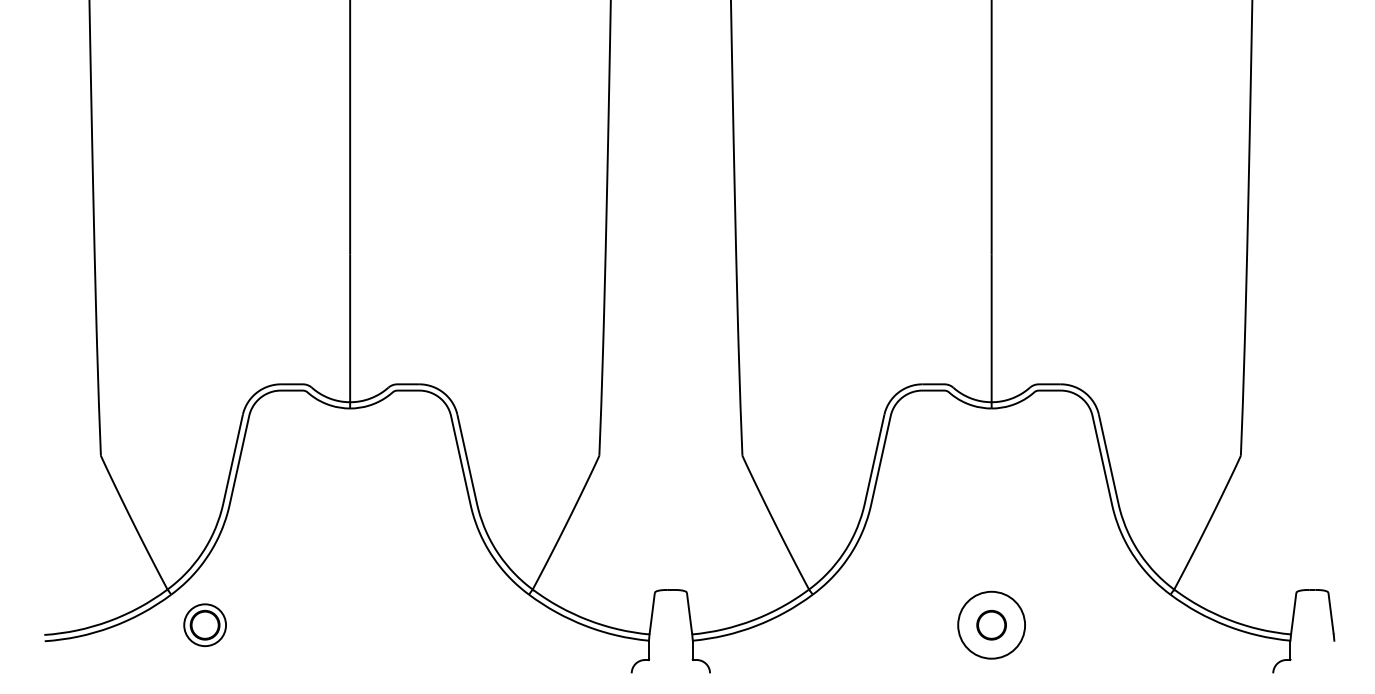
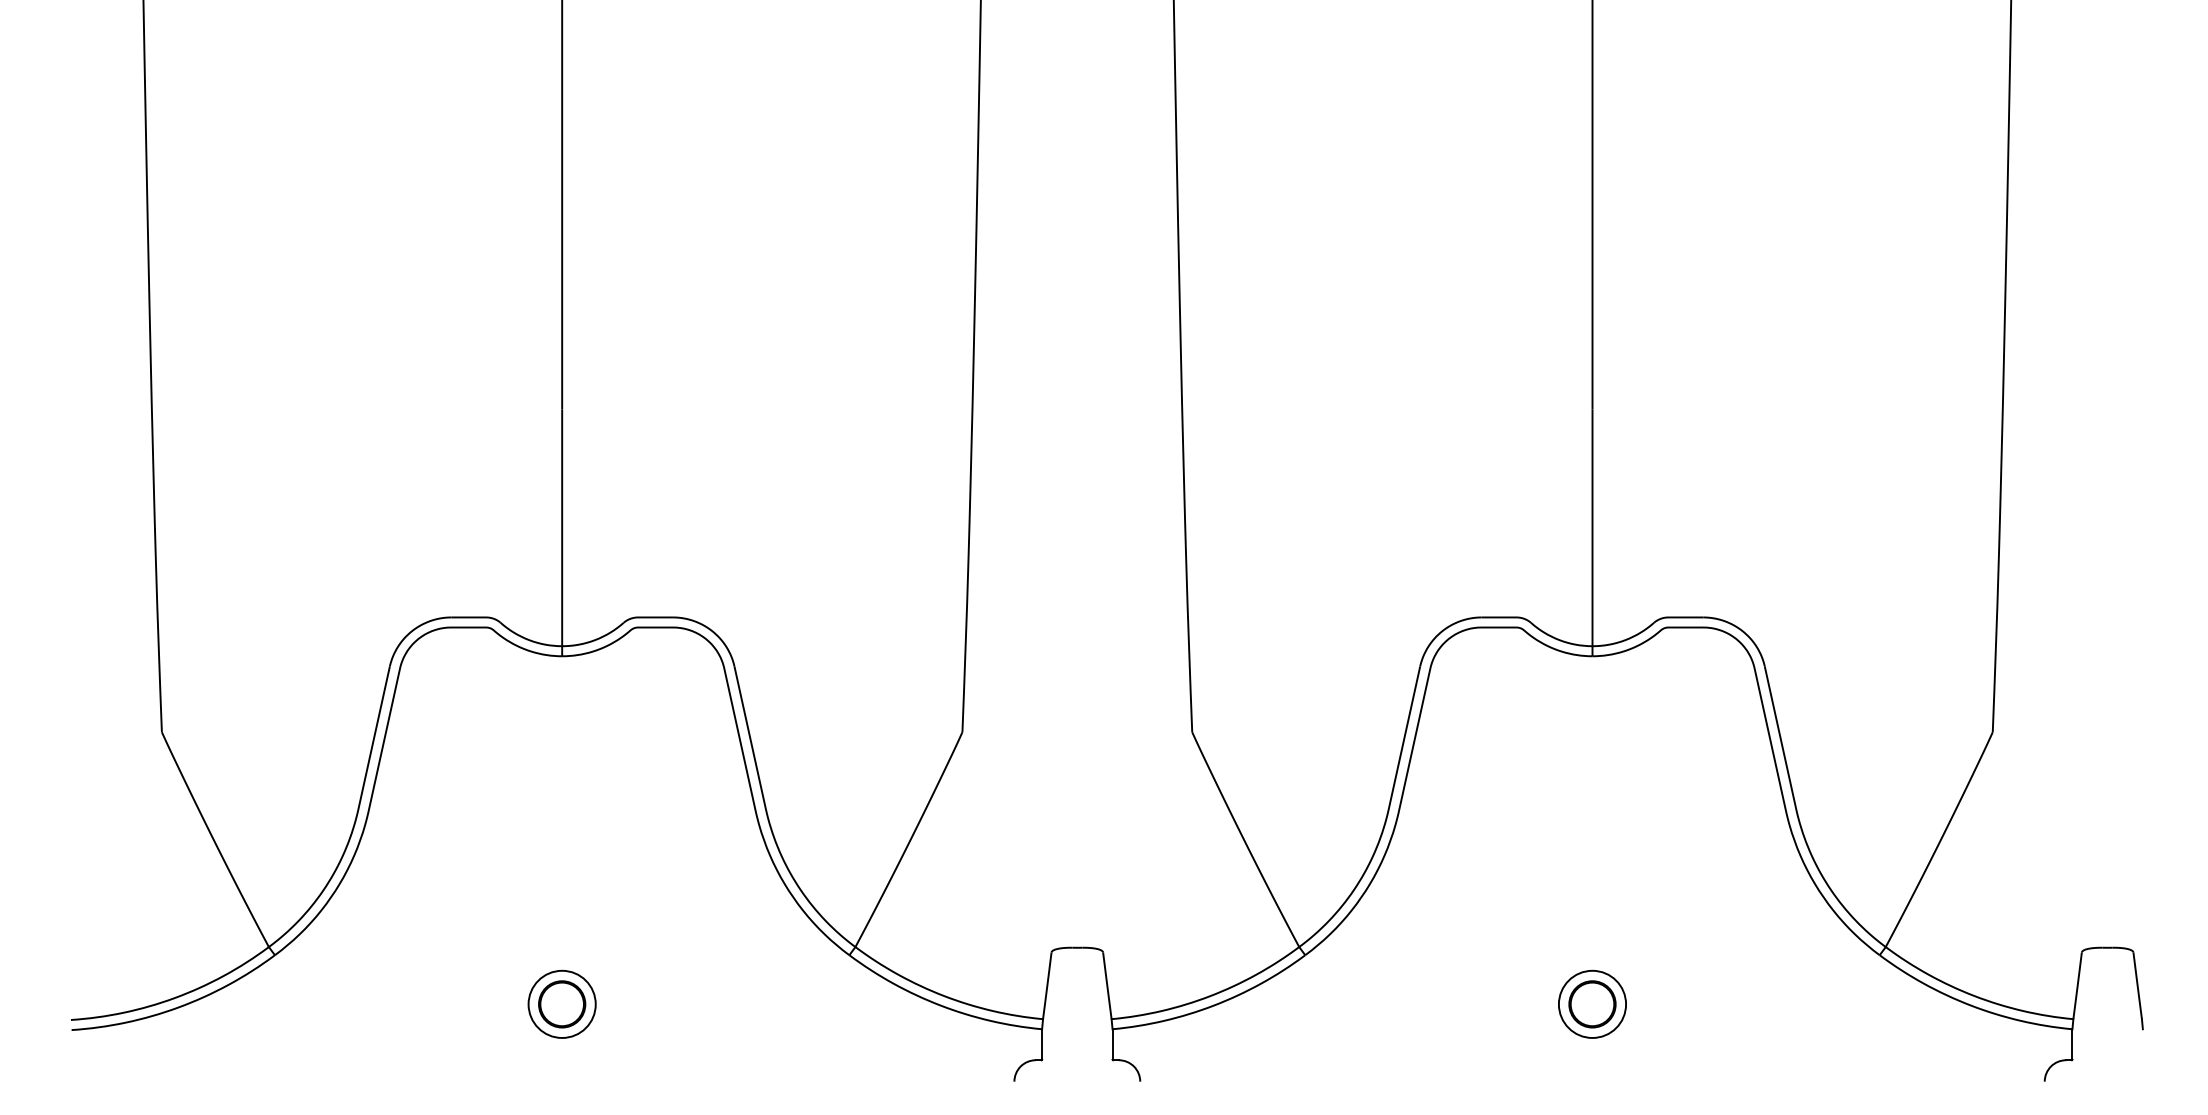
part: (204, 624) -> (561, 1003), moved
circle: (991, 625) -> (1592, 1004), size x0.62

